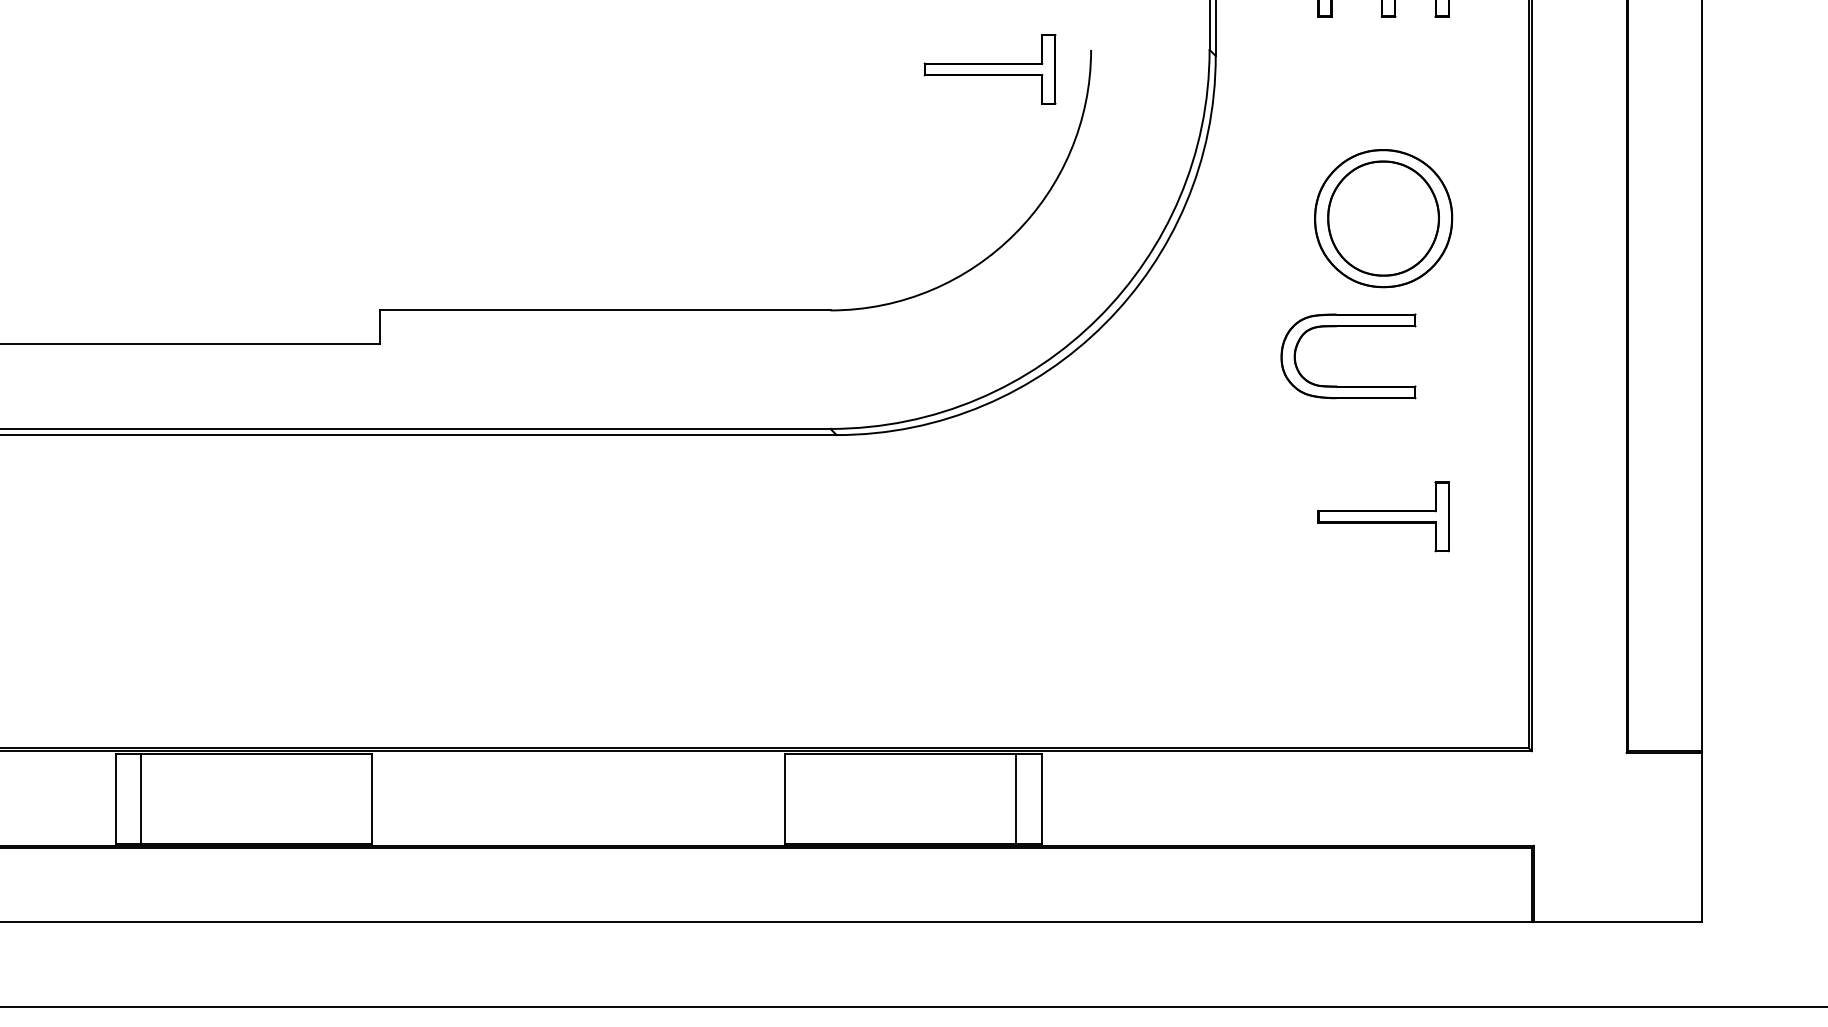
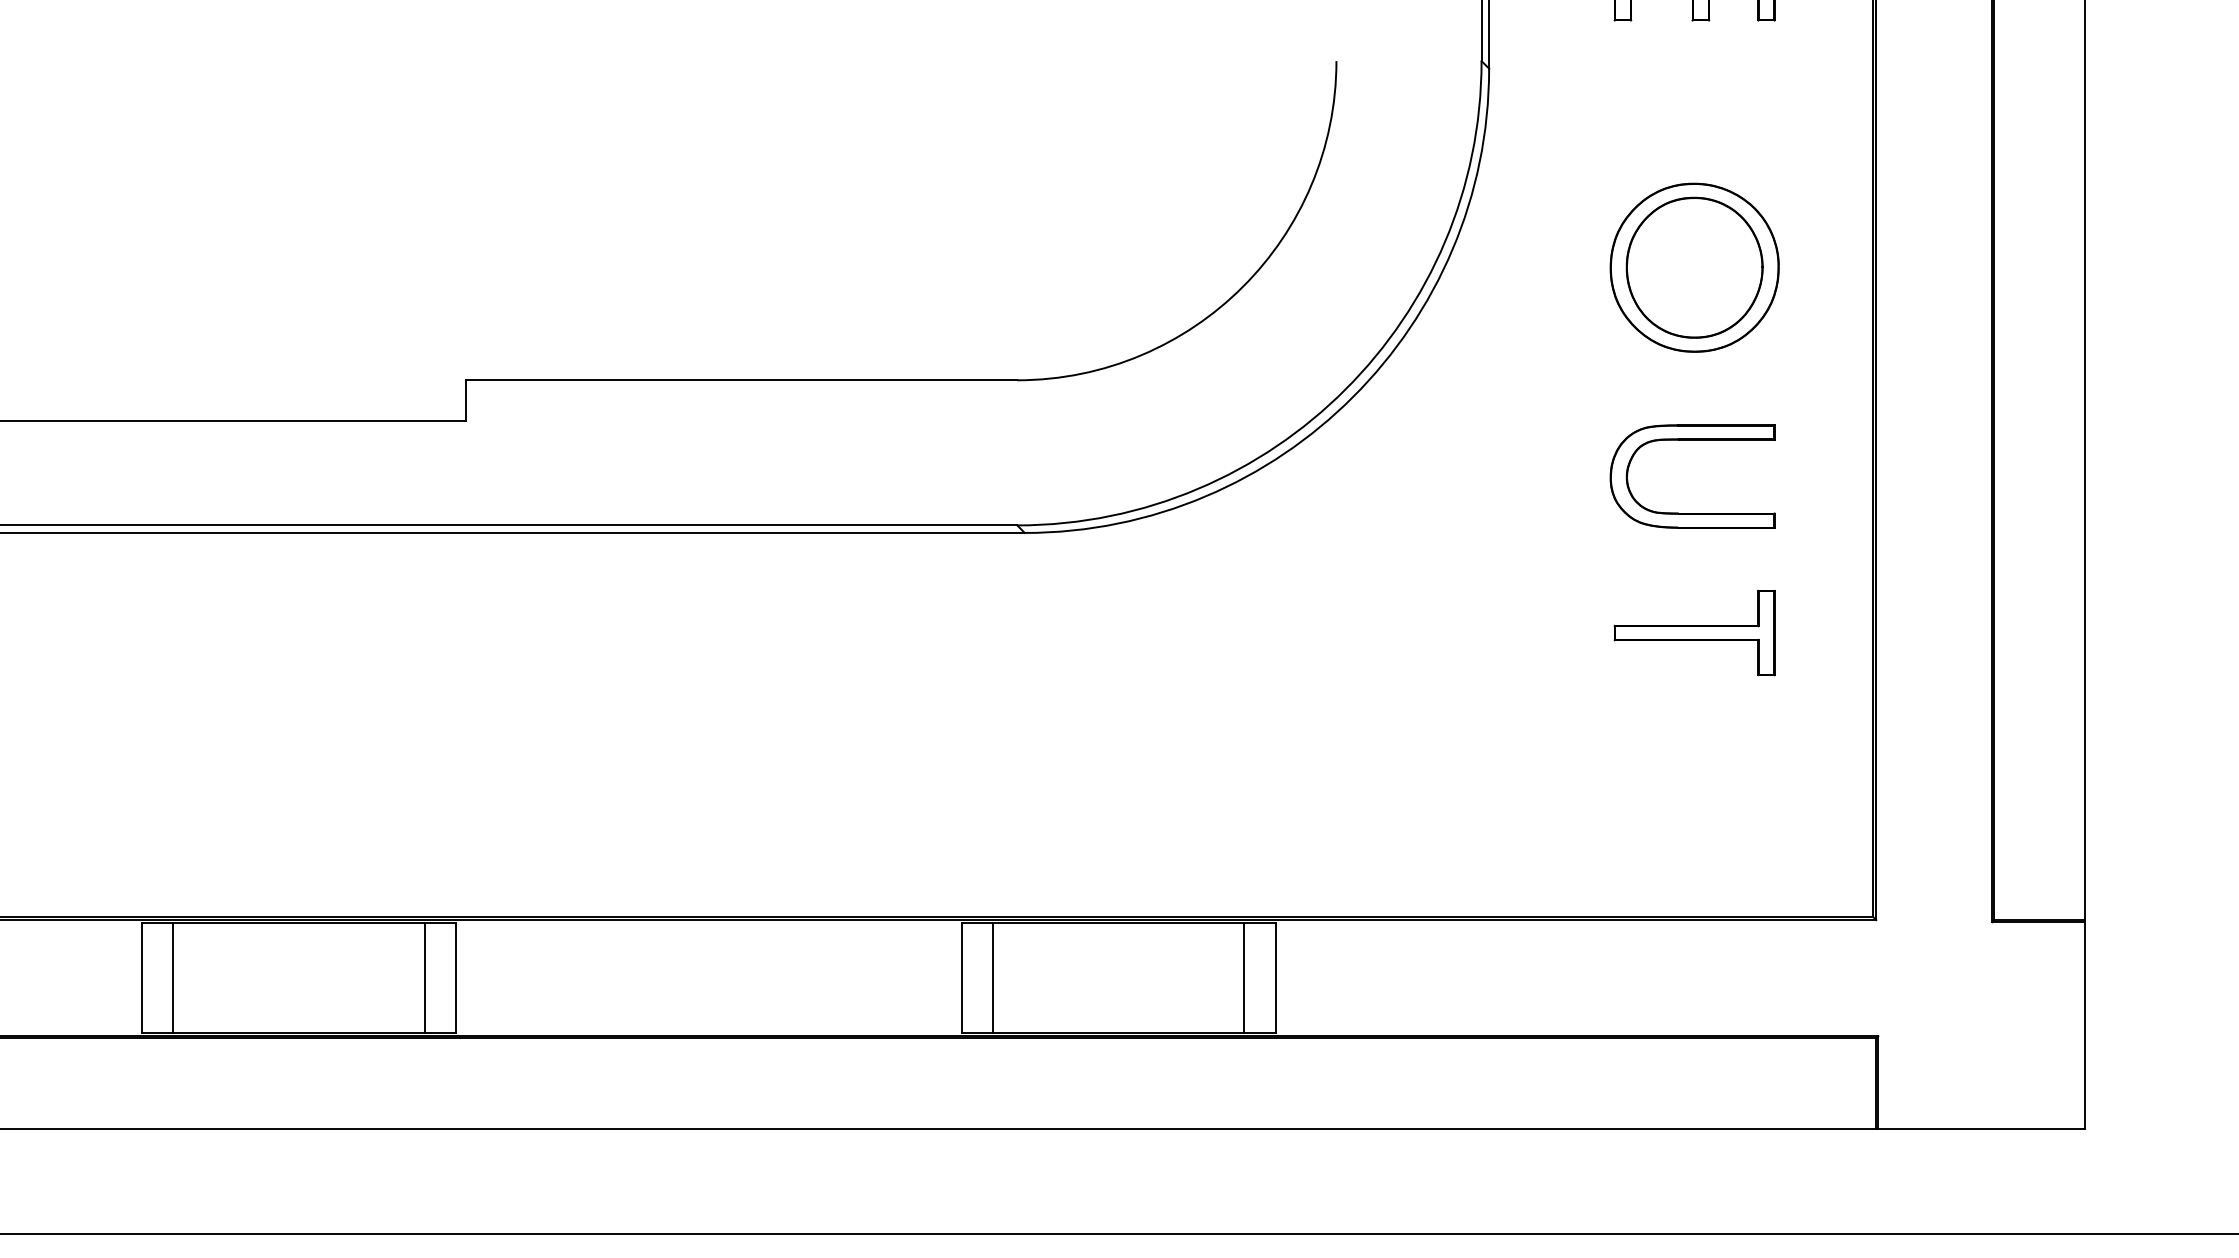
part: (989, 68) -> (1212, 84), removed
part: (1348, 326) -> (1692, 440), moved
line: (346, 798) -> (424, 978), added
line: (811, 798) -> (993, 978), added

